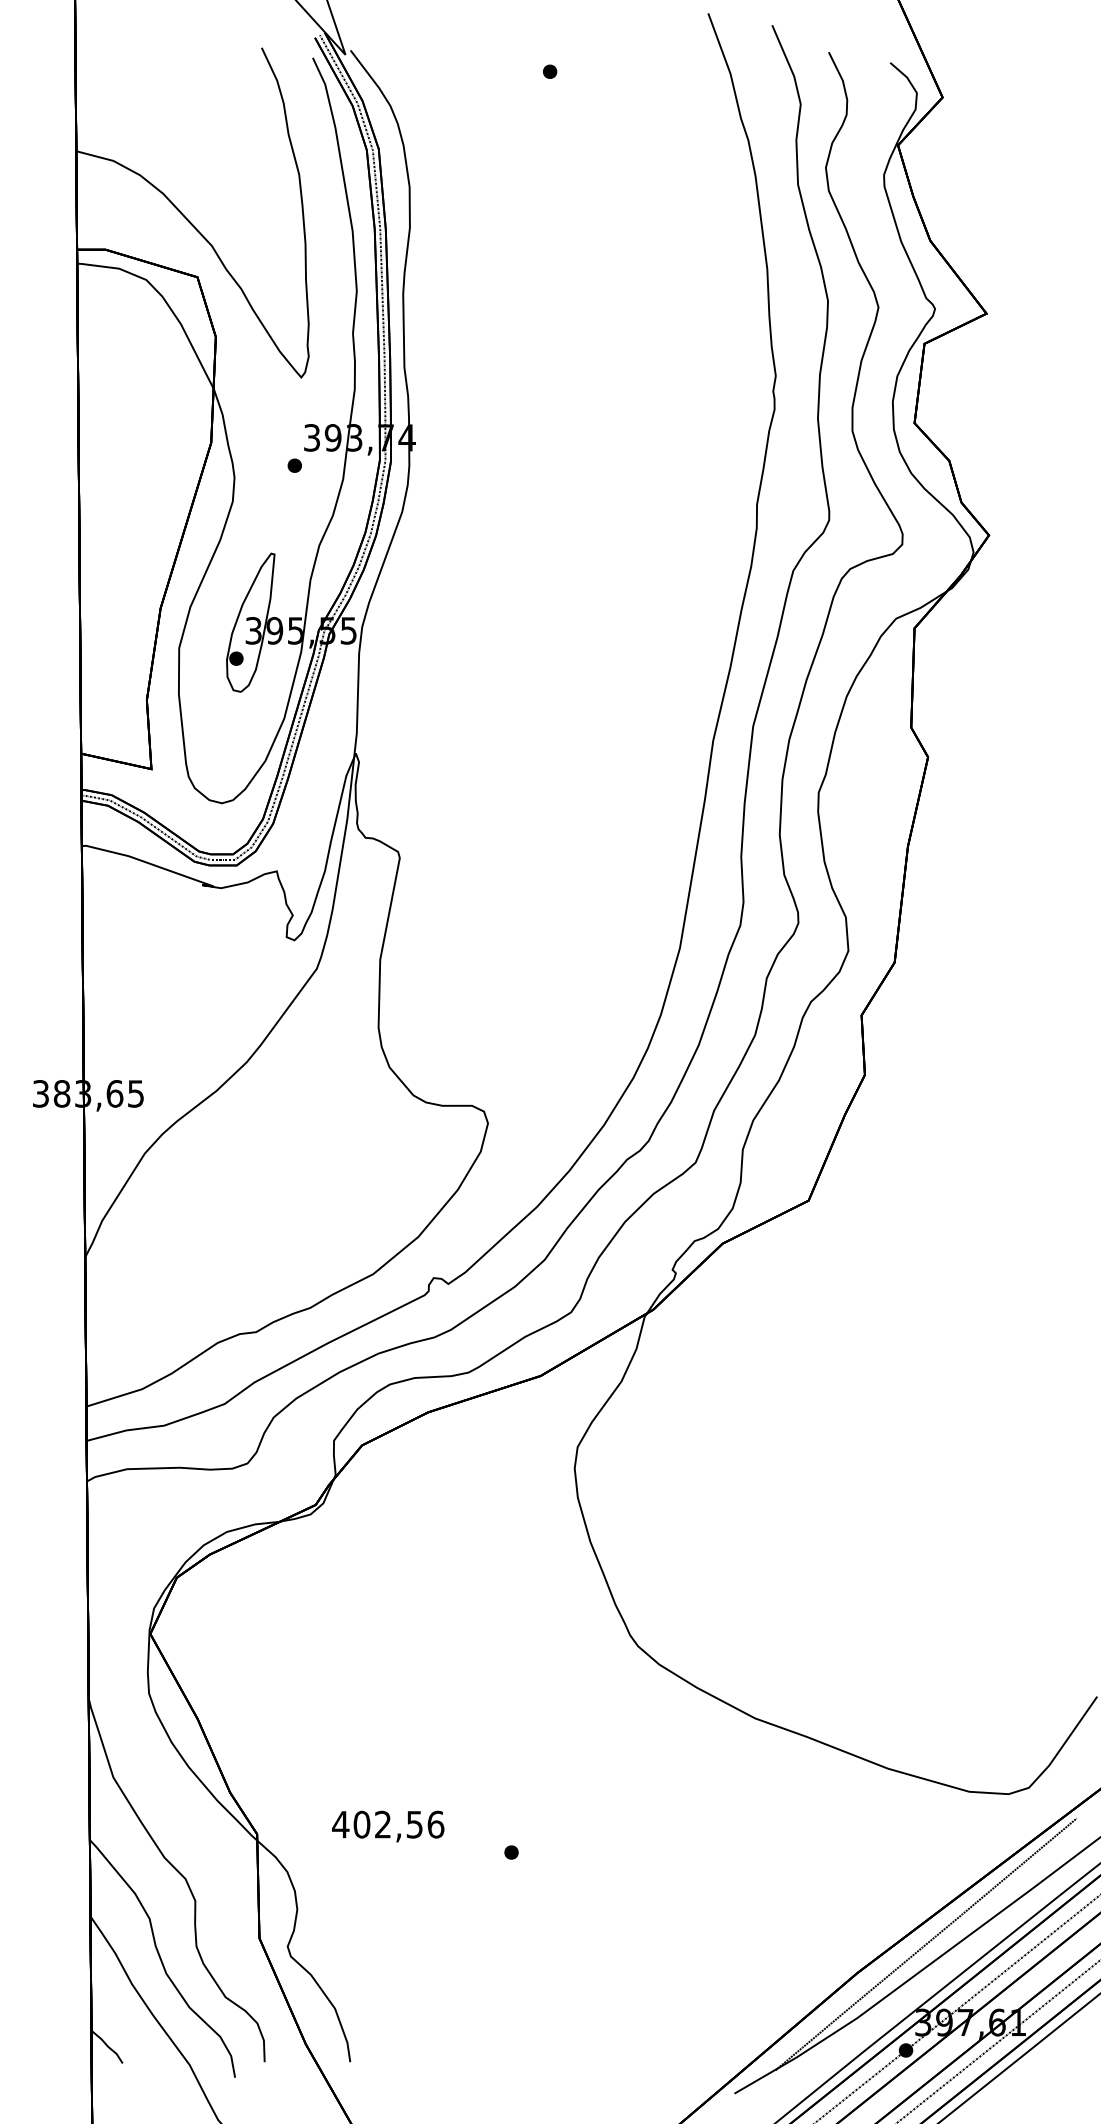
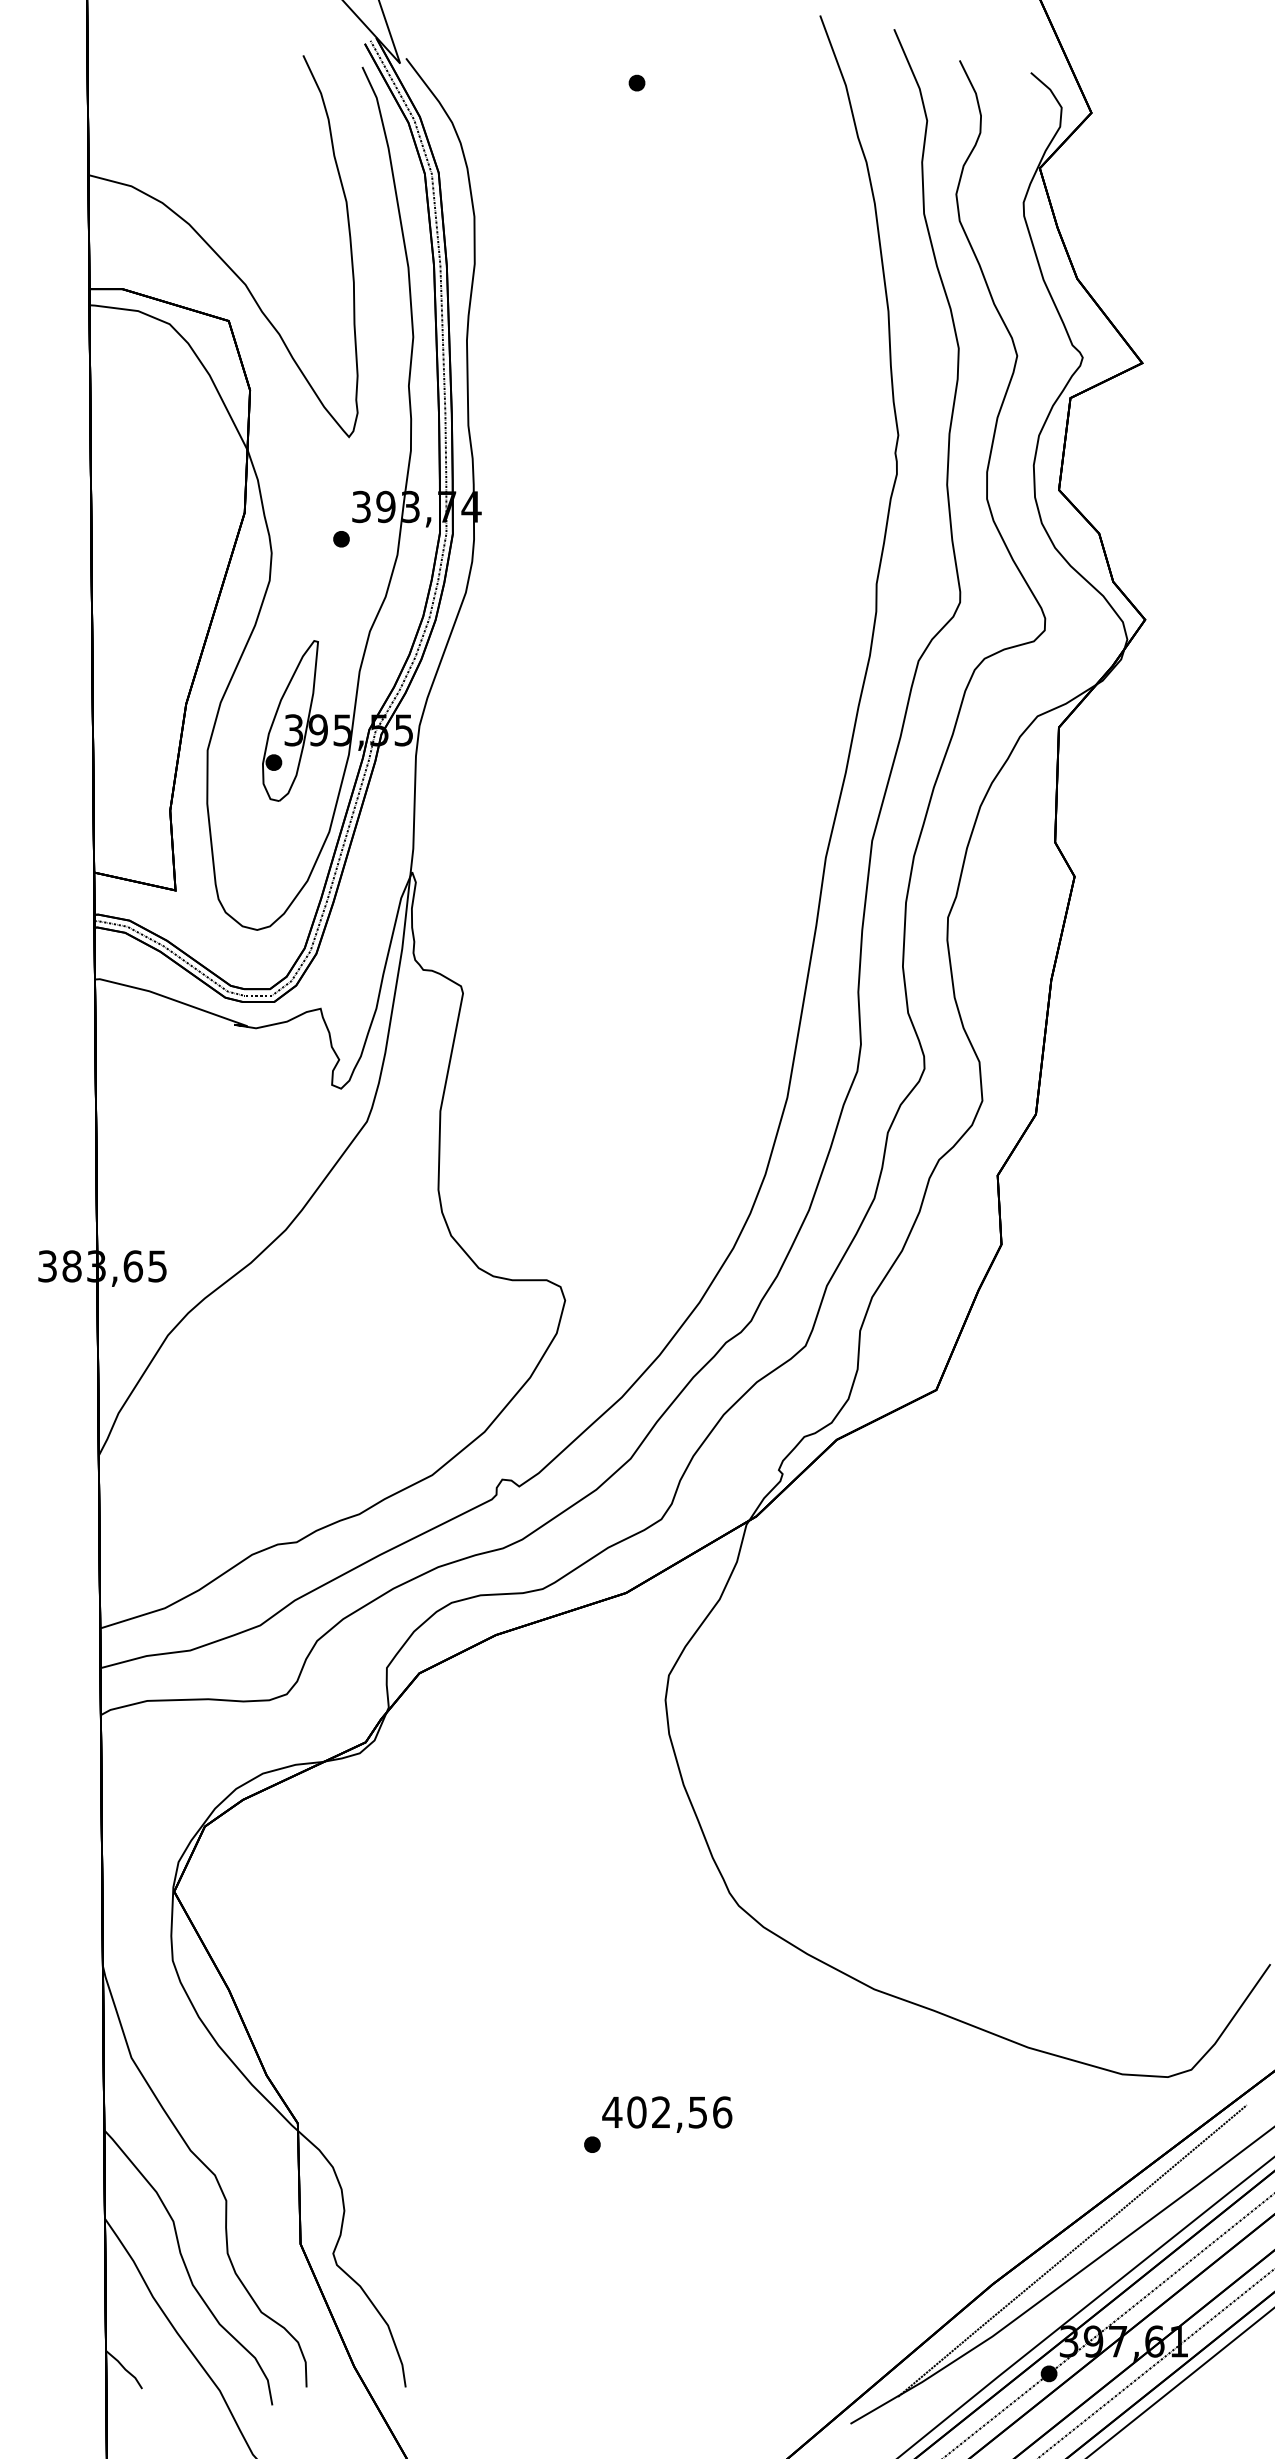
text: (388, 1826) -> (667, 2114), moved

